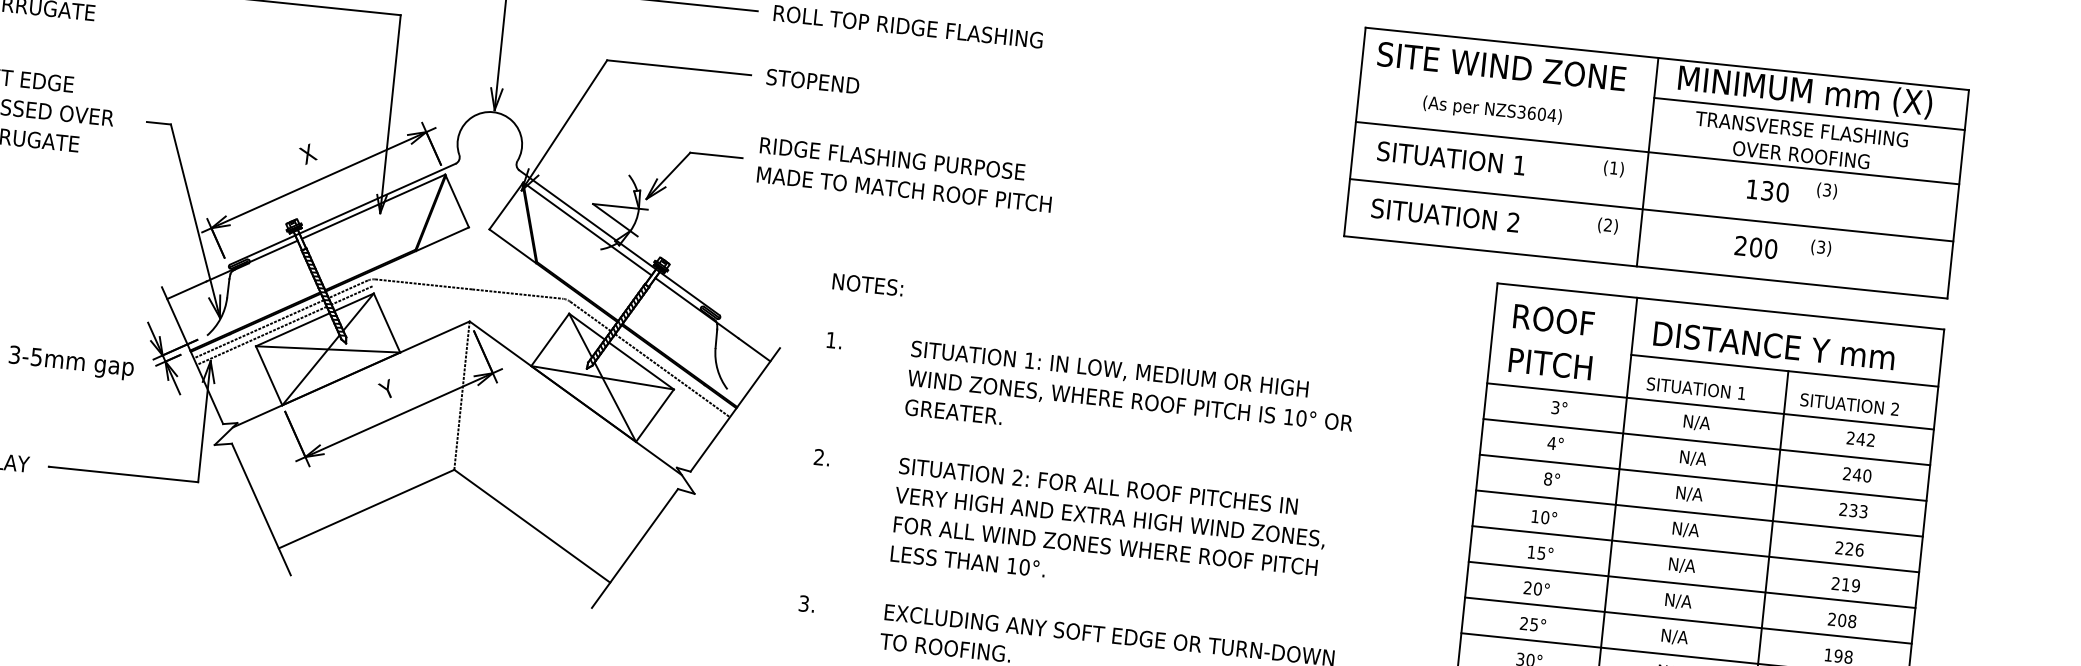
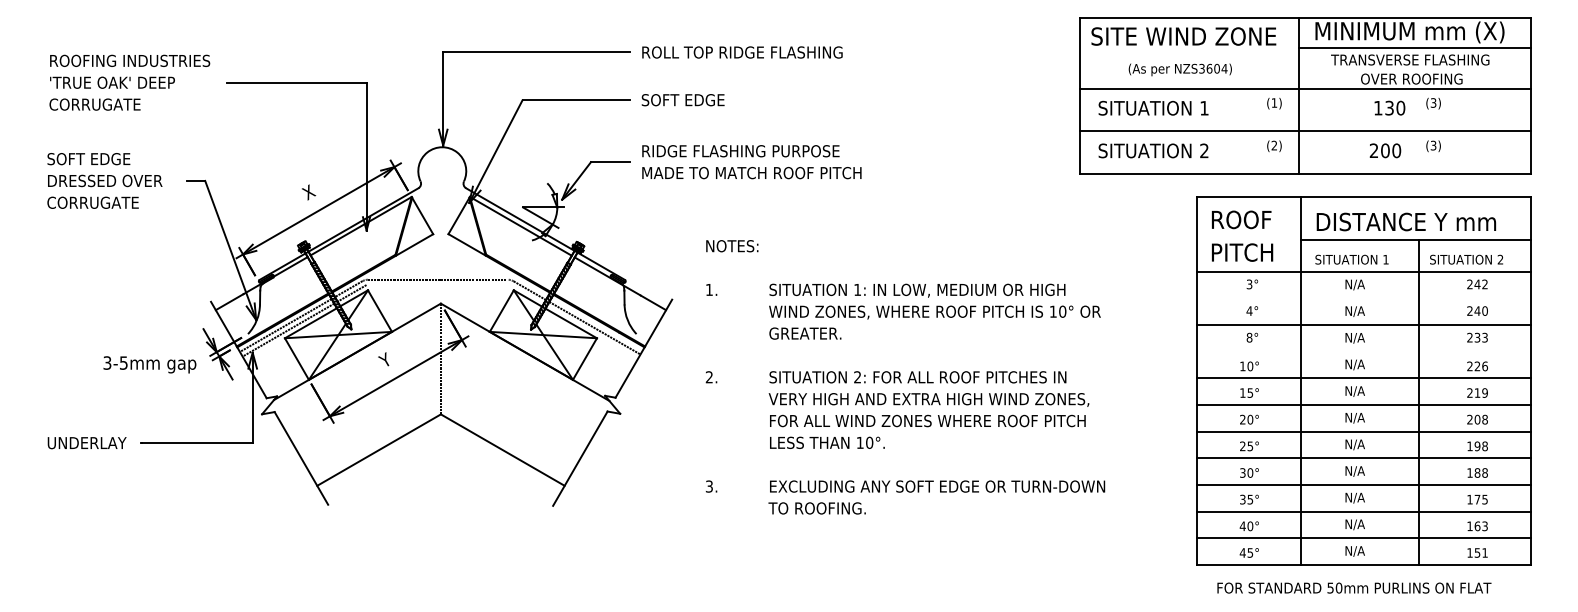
text: (828, 83) -> (687, 100), STOPEND -> SOFT EDGE
line: (1706, 442) -> (1363, 298), removed
line: (1698, 513) -> (1363, 351), removed

